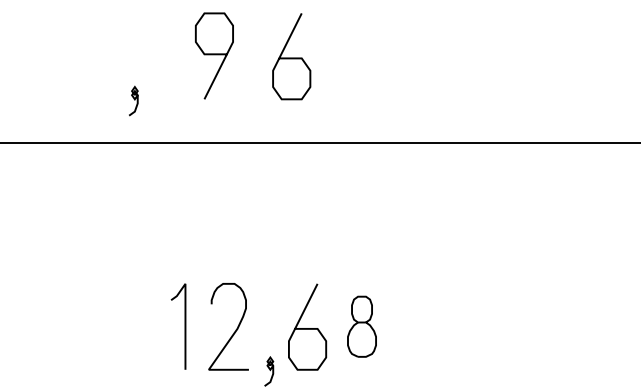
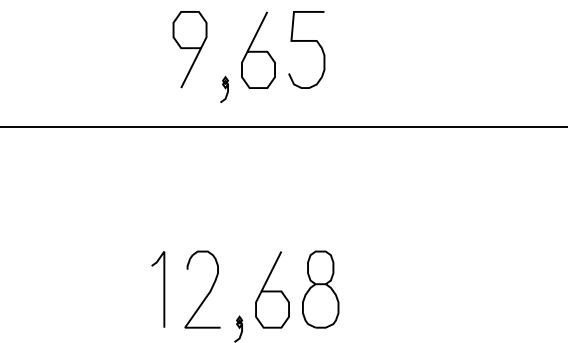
curve: (345, 46) -> (306, 41), added
part: (133, 99) -> (224, 88), moved
part: (361, 326) -> (320, 289), size x1.43

